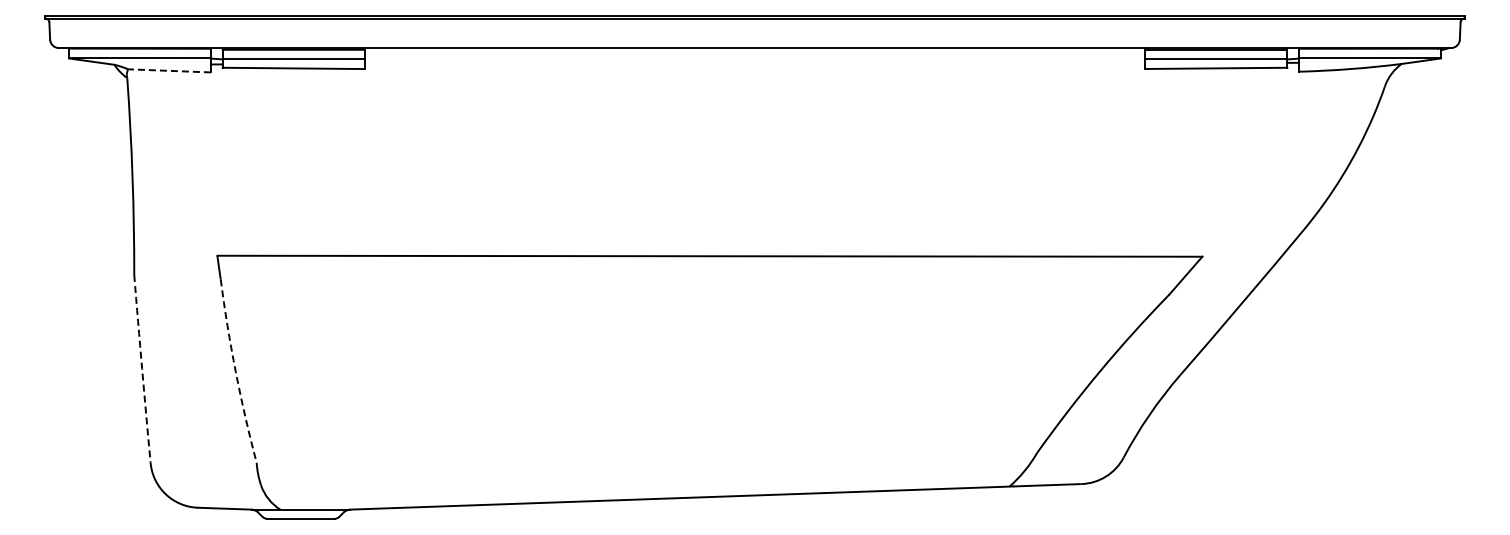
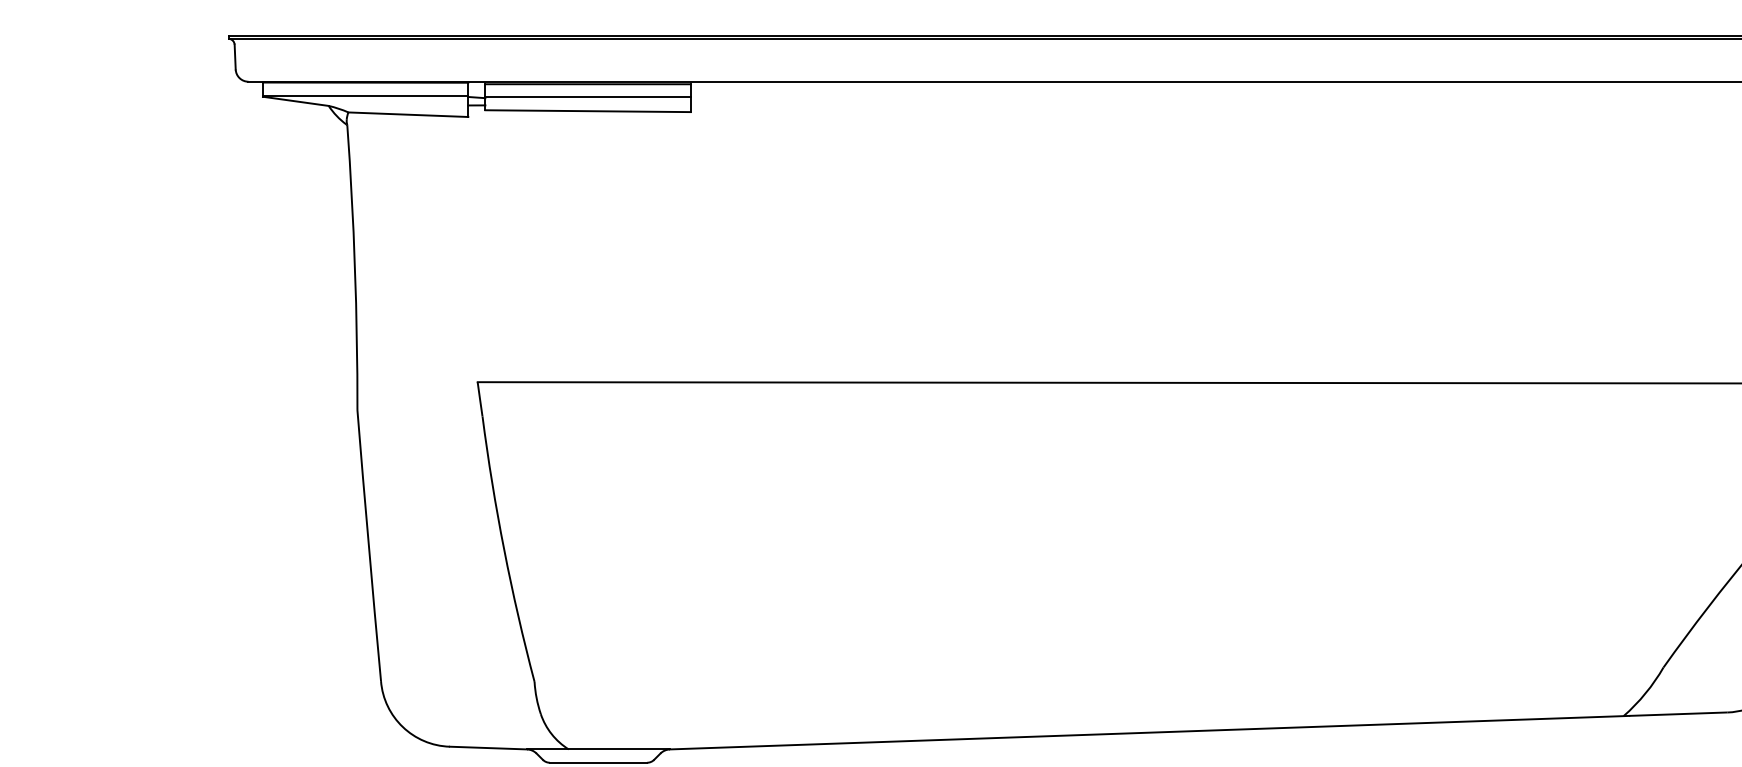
line: (168, 70) -> (406, 114), dashed -> solid
arc: (142, 368) -> (369, 545), dashed -> solid
arc: (235, 371) -> (503, 549), dashed -> solid

